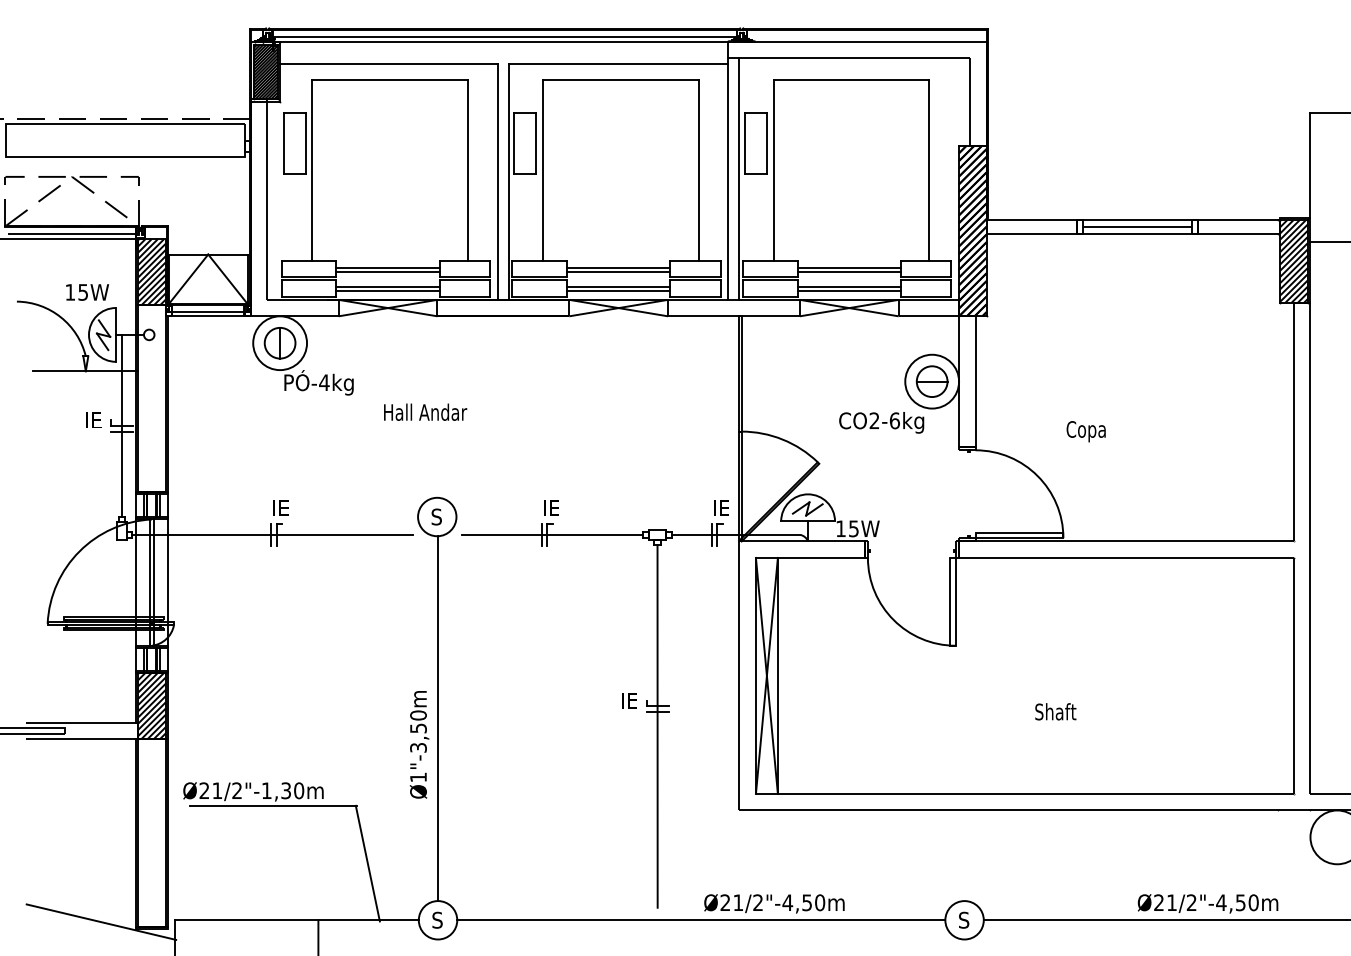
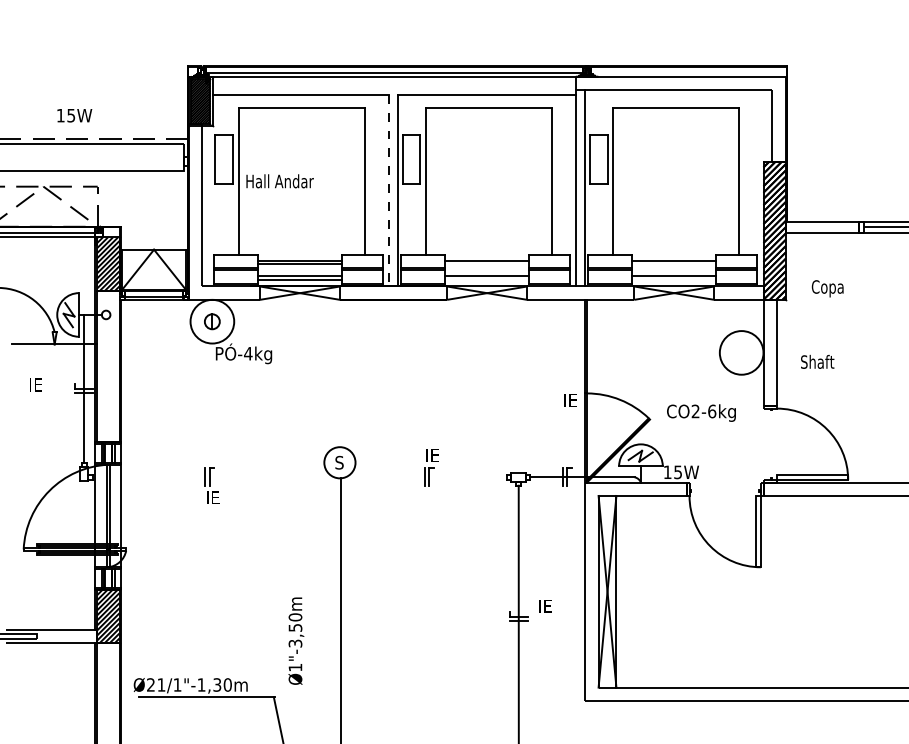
line: (497, 182) -> (388, 191), solid -> dashed
line: (618, 272) -> (487, 264), removed
line: (848, 272) -> (673, 264), removed
line: (618, 291) -> (487, 279), removed
line: (848, 291) -> (673, 279), removed
text: (87, 292) -> (74, 115), moved
part: (279, 343) -> (211, 321), size x0.6
part: (931, 381) -> (741, 352), removed
text: (425, 411) -> (280, 180), moved
text: (93, 419) -> (35, 384), moved
text: (881, 422) -> (701, 412), moved
text: (1085, 431) -> (827, 288), moved
text: (280, 507) -> (212, 497), moved
text: (721, 507) -> (570, 399), moved
line: (272, 534) -> (206, 476), removed
line: (552, 534) -> (433, 476), removed
text: (629, 700) -> (545, 606), moved
text: (1055, 711) -> (817, 361), moved
text: (419, 744) -> (296, 640), moved
text: (236, 790) -> (176, 684), Ø21/2"-1,30m -> Ø21/1"-1,30m

